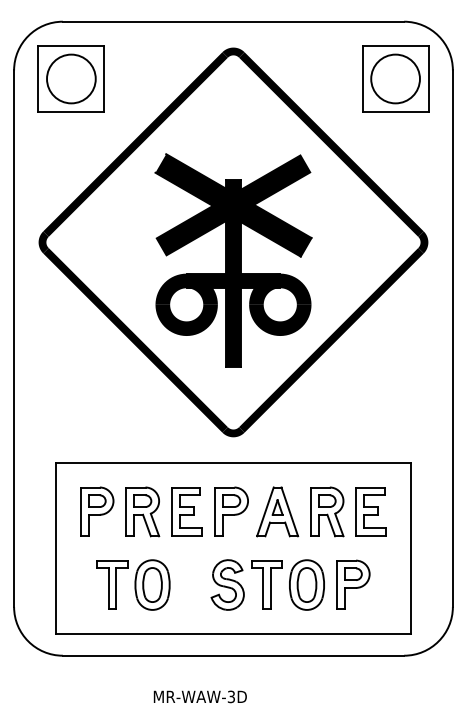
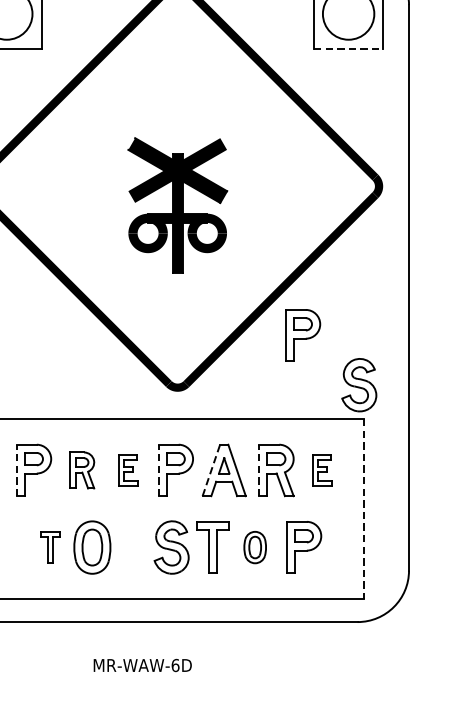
line: (395, 111) -> (348, 48), solid -> dashed
part: (233, 260) -> (177, 205), size x0.6
part: (352, 383) -> (303, 335), added
part: (405, 430) -> (359, 384), added
line: (80, 511) -> (16, 470), solid -> dashed
part: (142, 511) -> (81, 470), size x0.7
part: (186, 511) -> (128, 470), size x0.6
line: (215, 511) -> (158, 470), solid -> dashed
line: (265, 511) -> (211, 470), solid -> dashed
line: (310, 511) -> (258, 470), solid -> dashed
part: (370, 511) -> (322, 470), size x0.6
line: (410, 548) -> (364, 509), solid -> dashed
part: (112, 584) -> (50, 546), size x0.6
part: (306, 584) -> (254, 546), size x0.6
text: (231, 696) -> (175, 665), MR-WAW-3D -> MR-WAW-6D

